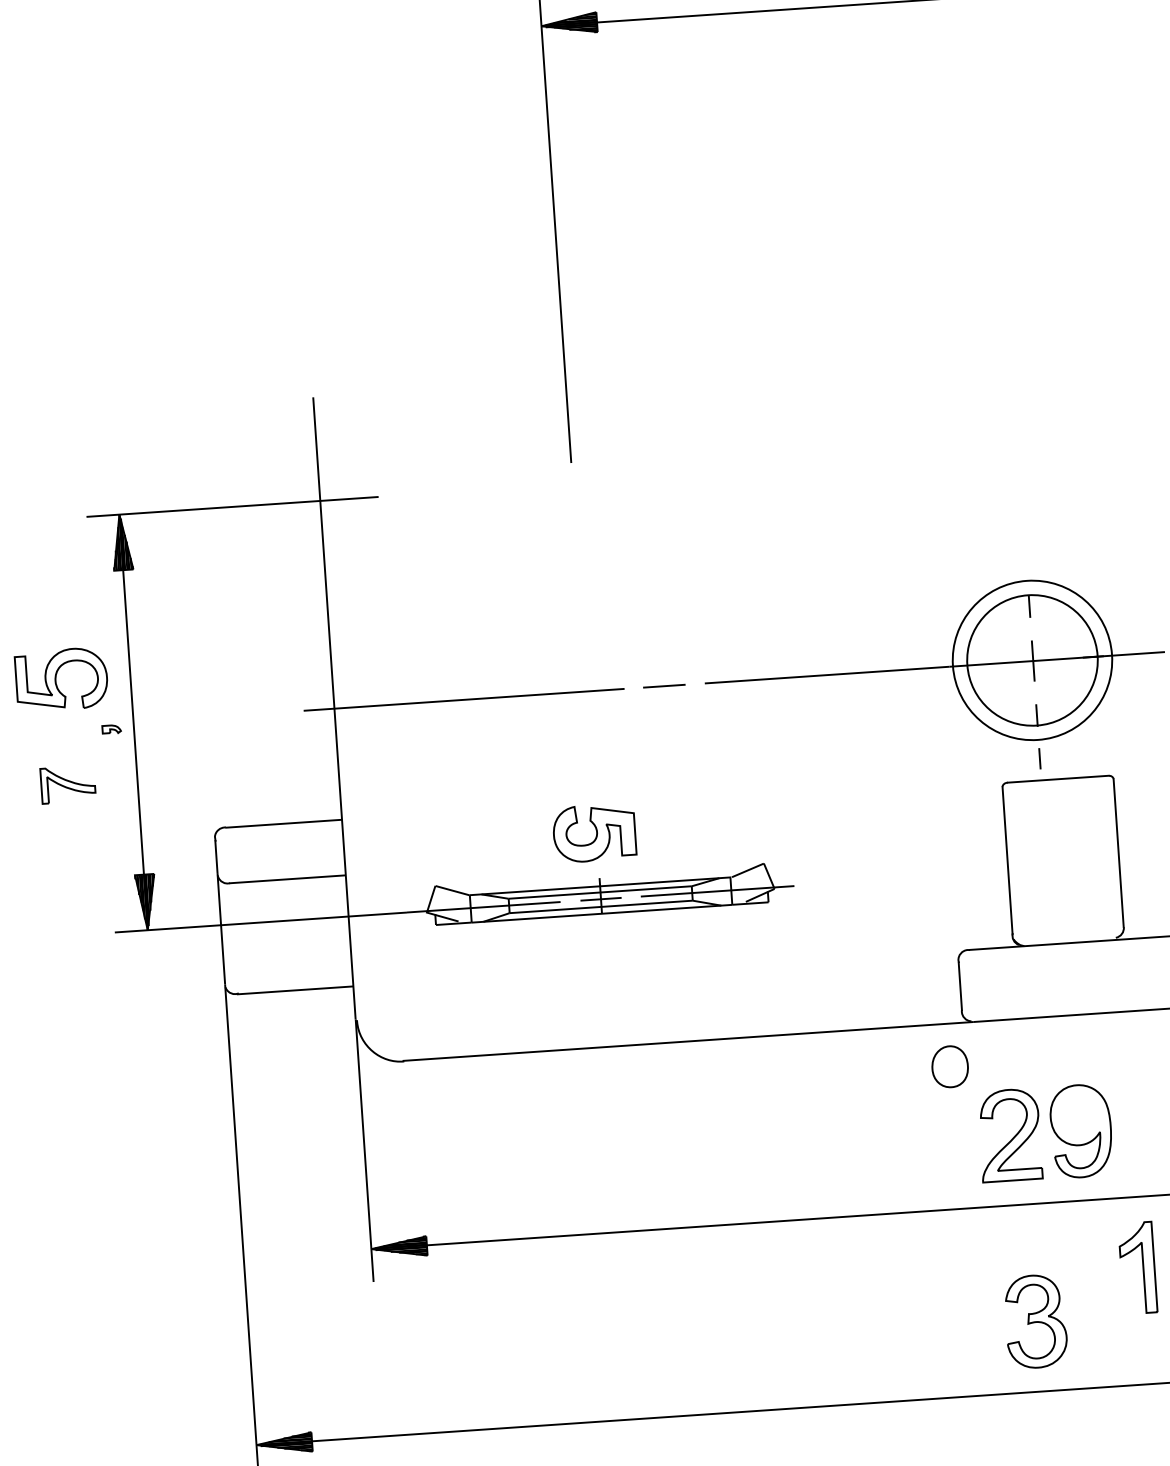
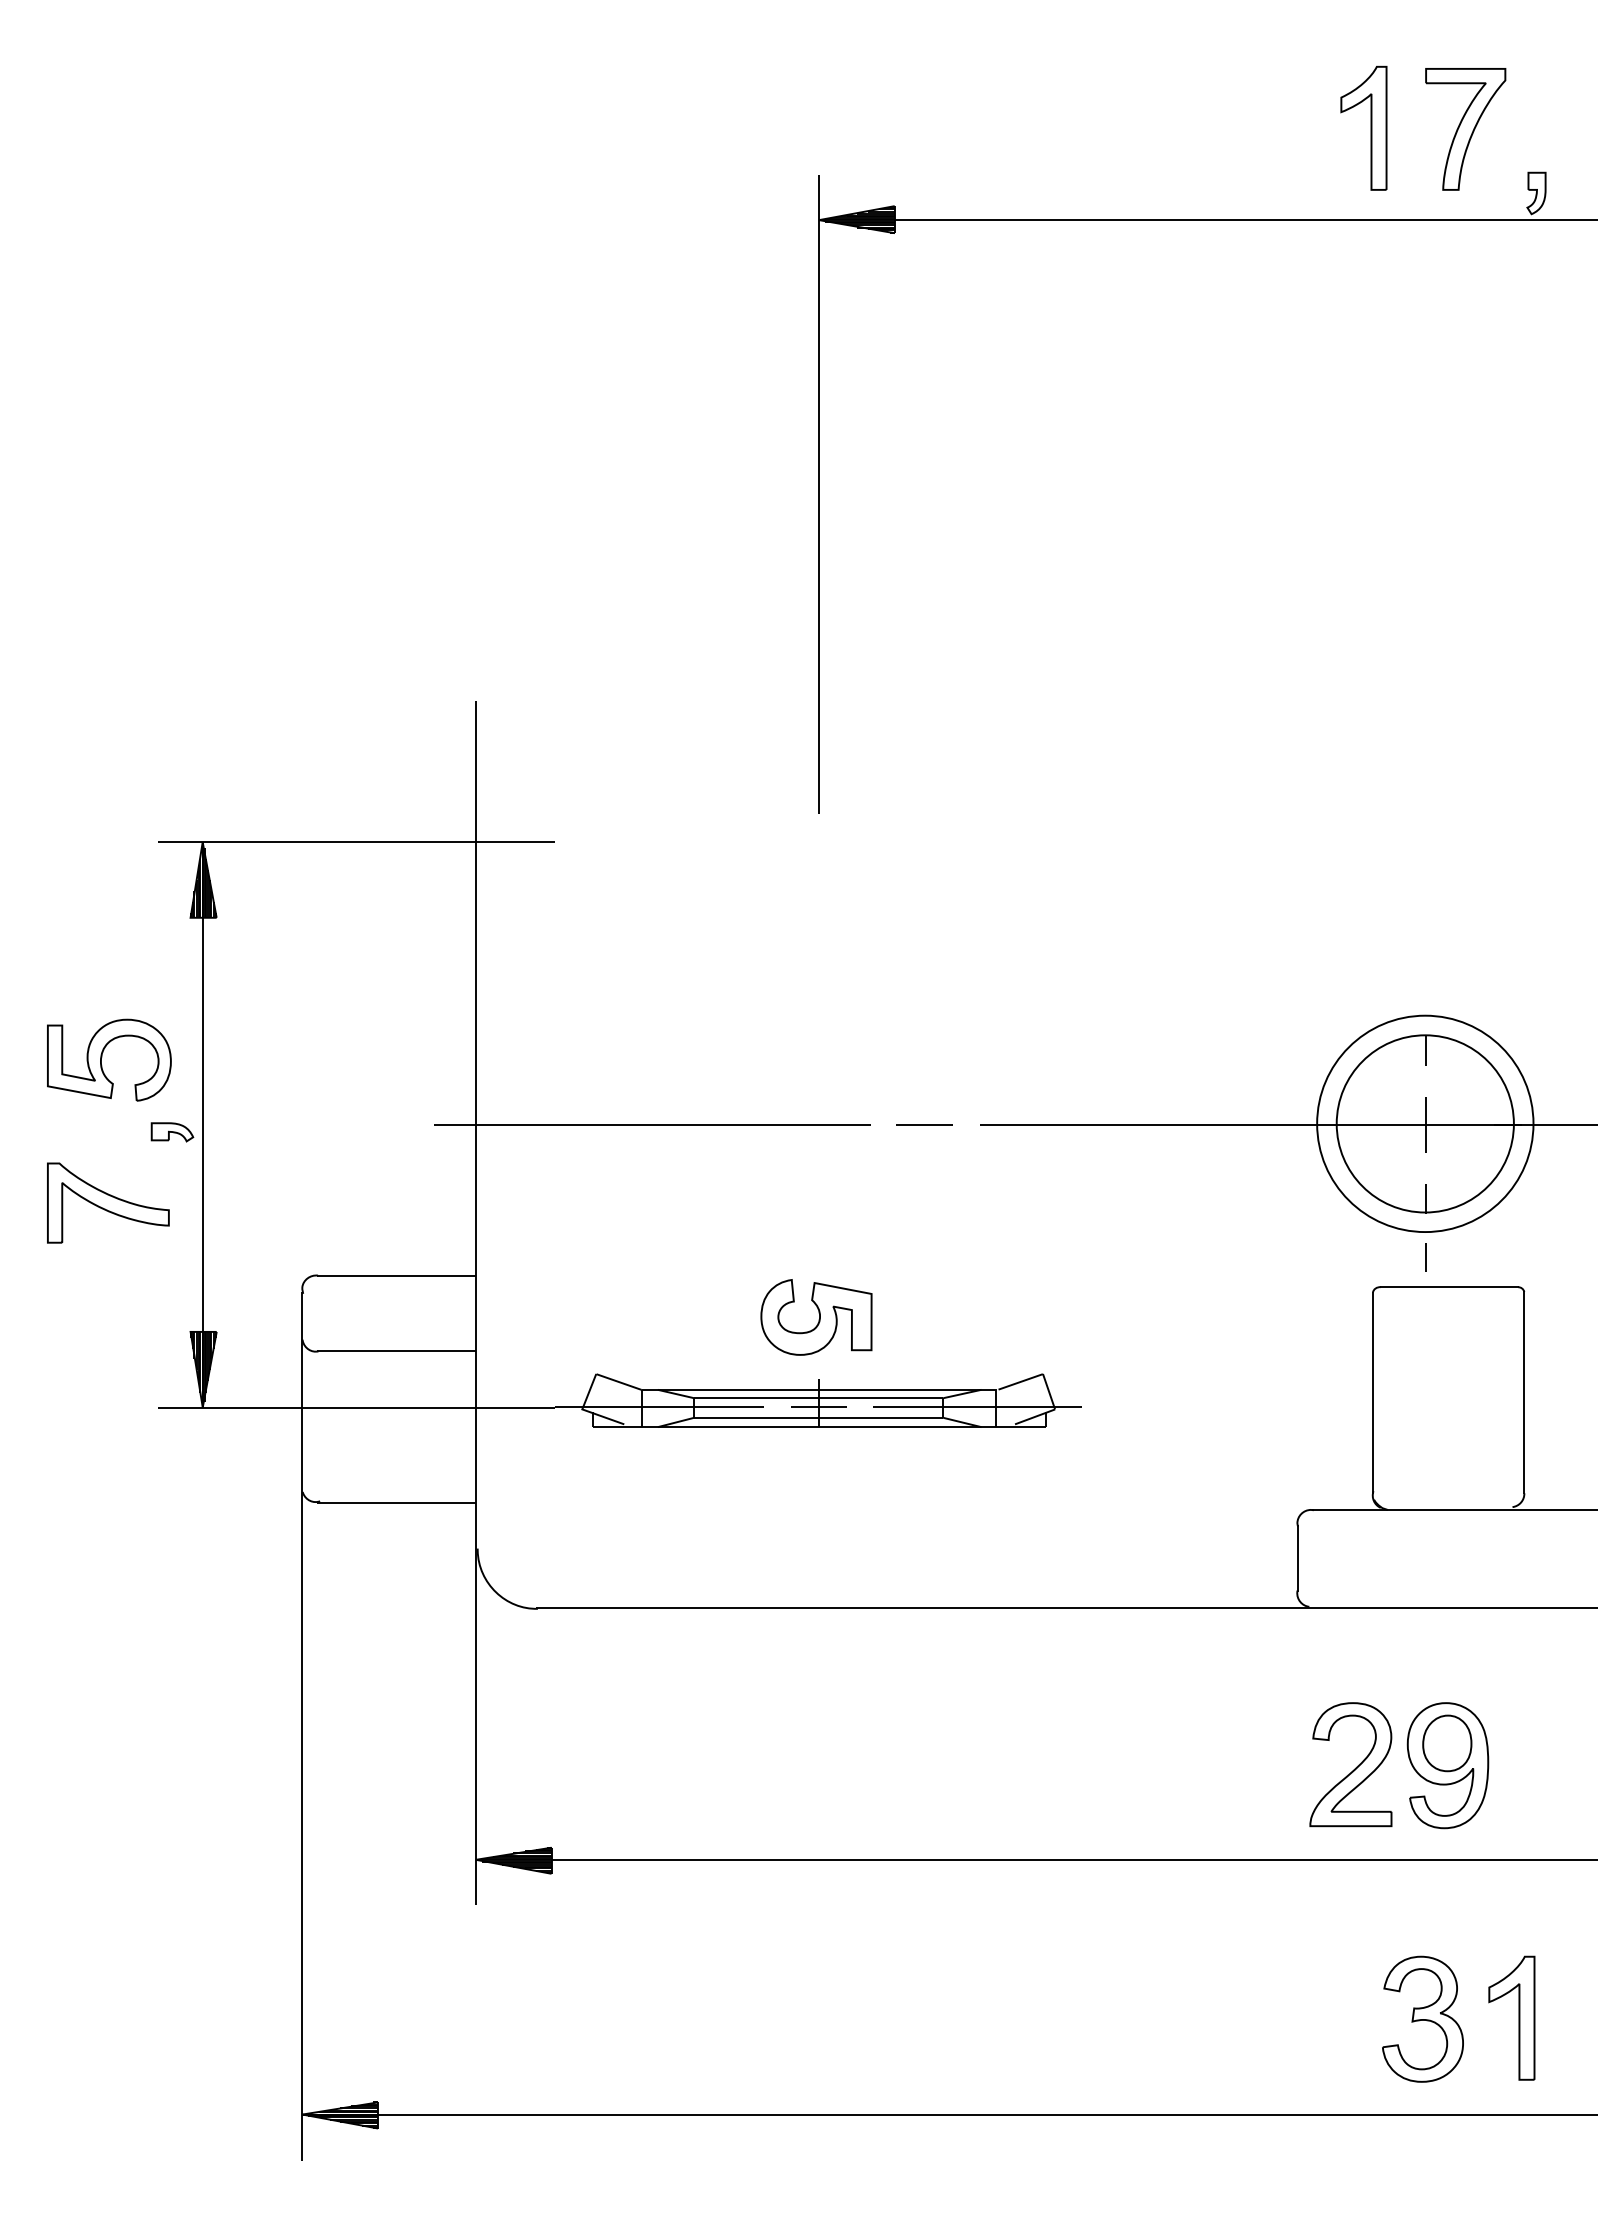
part: (111, 729) -> (172, 1132), size x1.67
part: (68, 784) -> (108, 1202), size x1.67
part: (950, 1066) -> (1447, 1743), moved
part: (1142, 1267) -> (1518, 2017), moved
part: (1035, 1321) -> (1422, 2018), moved

